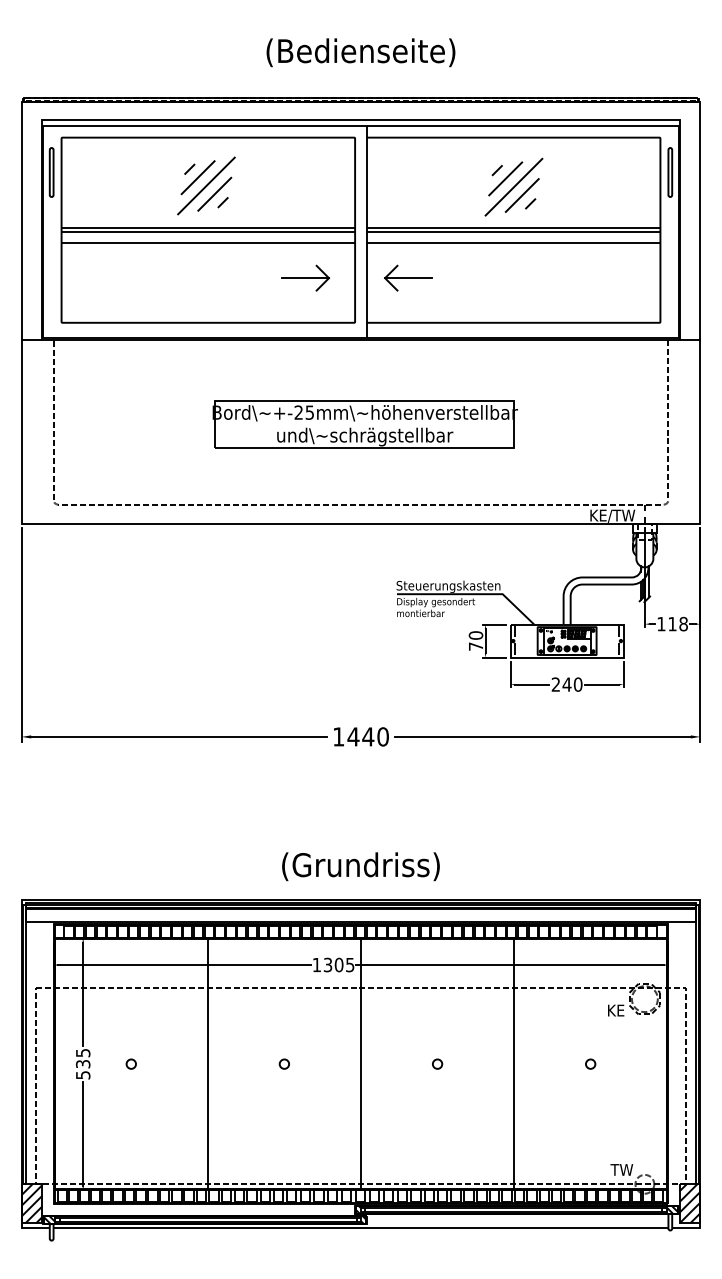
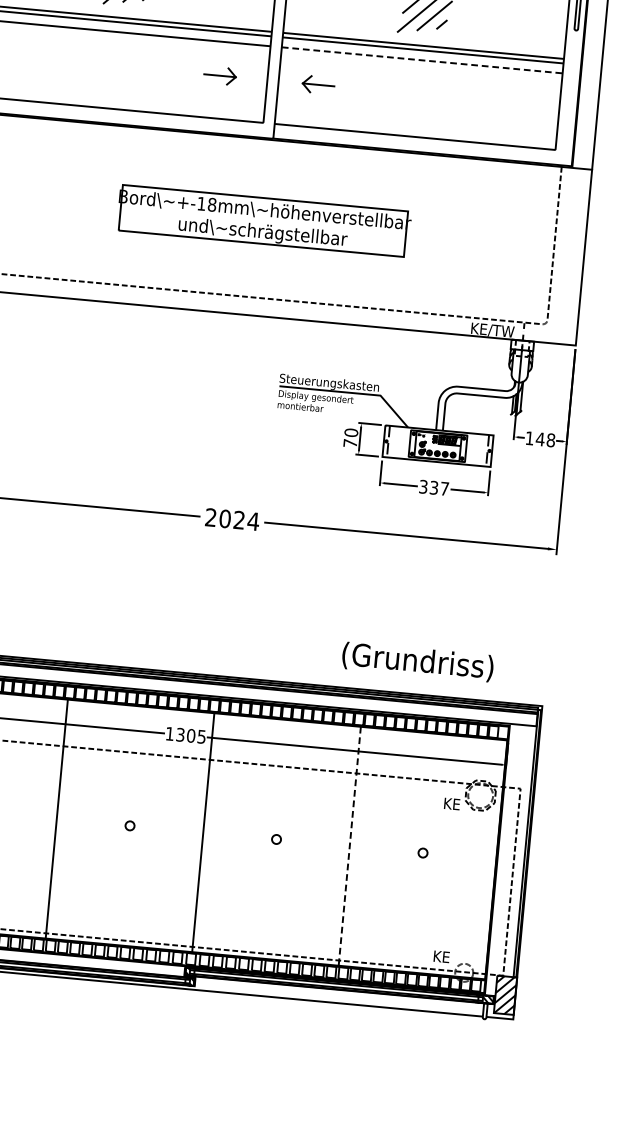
line: (513, 242) -> (422, 60), solid -> dashed
part: (305, 277) -> (220, 75), size x0.7
part: (408, 277) -> (318, 84), size x0.7
text: (304, 412) -> (207, 204), +-25mm -> +-18mm
text: (672, 624) -> (540, 439), 118 -> 148
text: (566, 684) -> (433, 487), 240 -> 337
text: (361, 736) -> (232, 519), 1440 -> 2024
text: (360, 866) -> (417, 661), moved
line: (514, 1064) -> (350, 846), solid -> dashed
text: (621, 1169) -> (443, 956), TW -> KE

